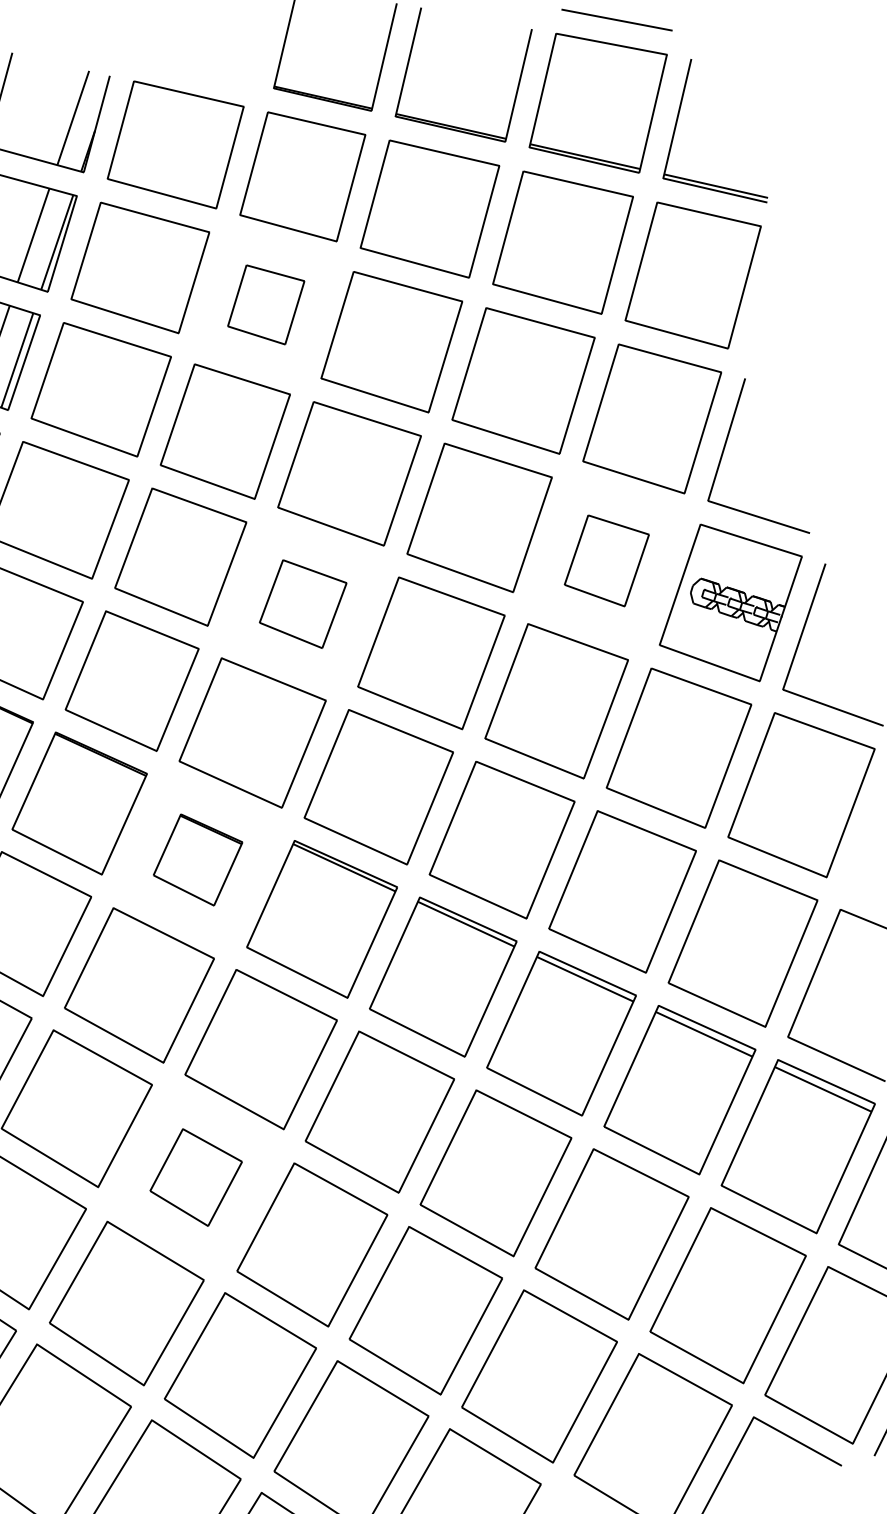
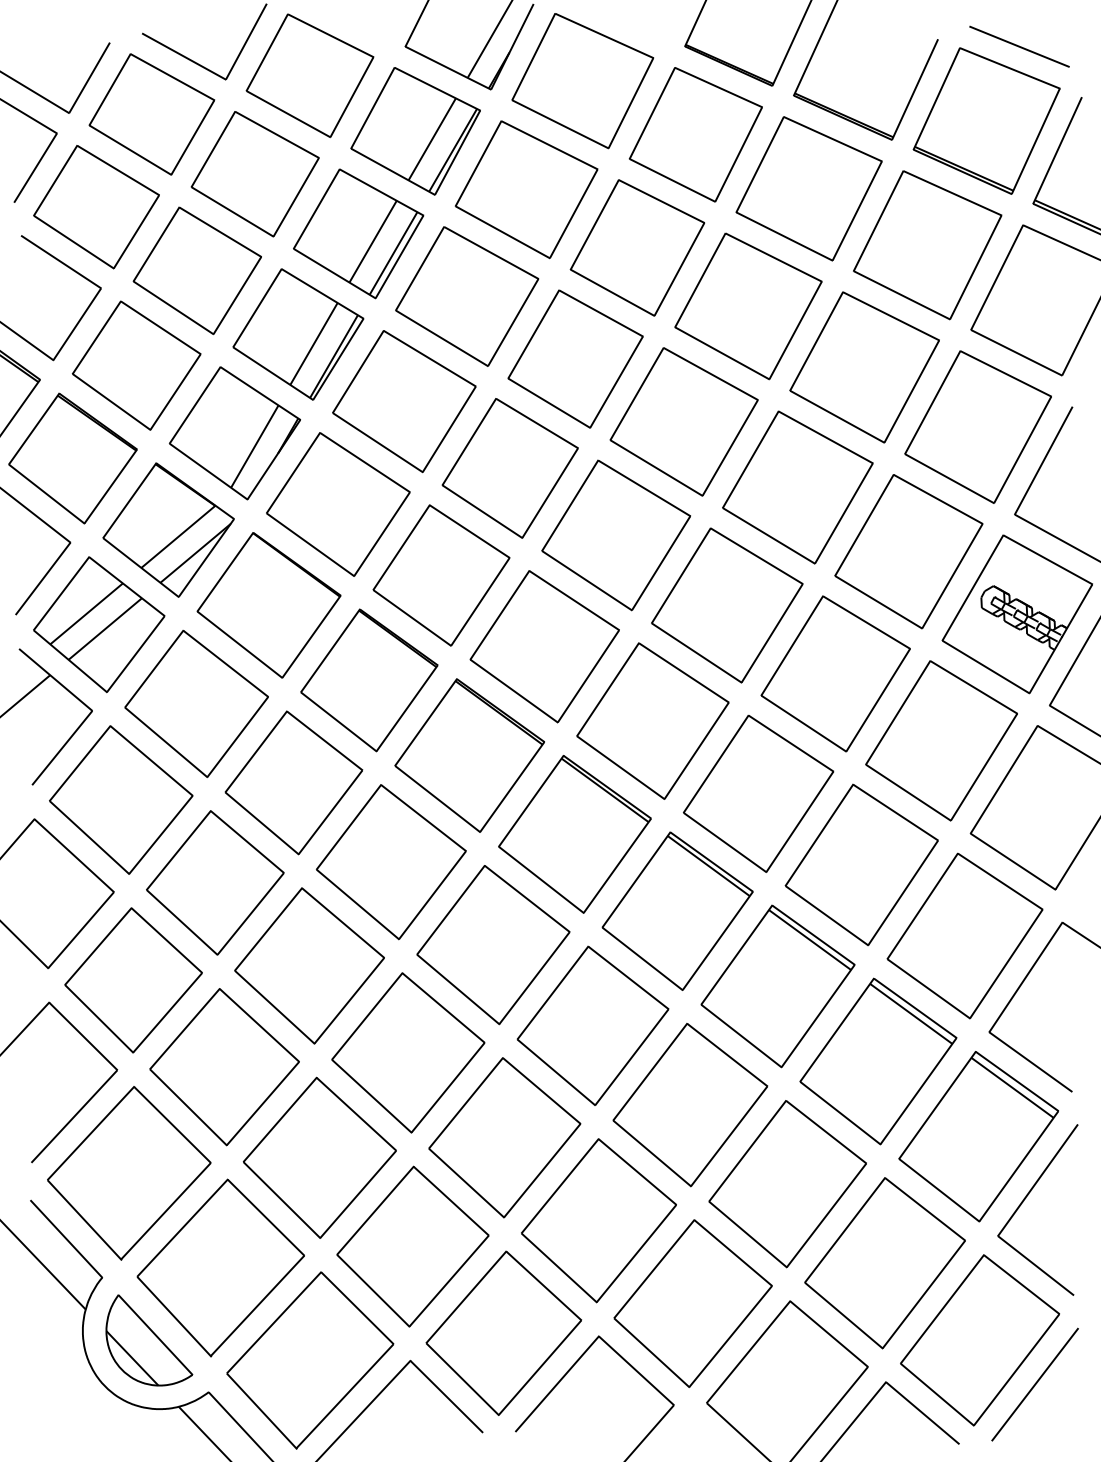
part: (266, 304) -> (637, 247), size x1.67
part: (606, 560) -> (908, 551), size x1.67
part: (302, 604) -> (615, 535), size x1.67
part: (198, 859) -> (469, 755), size x1.67
part: (196, 1176) -> (408, 1052), size x1.67

